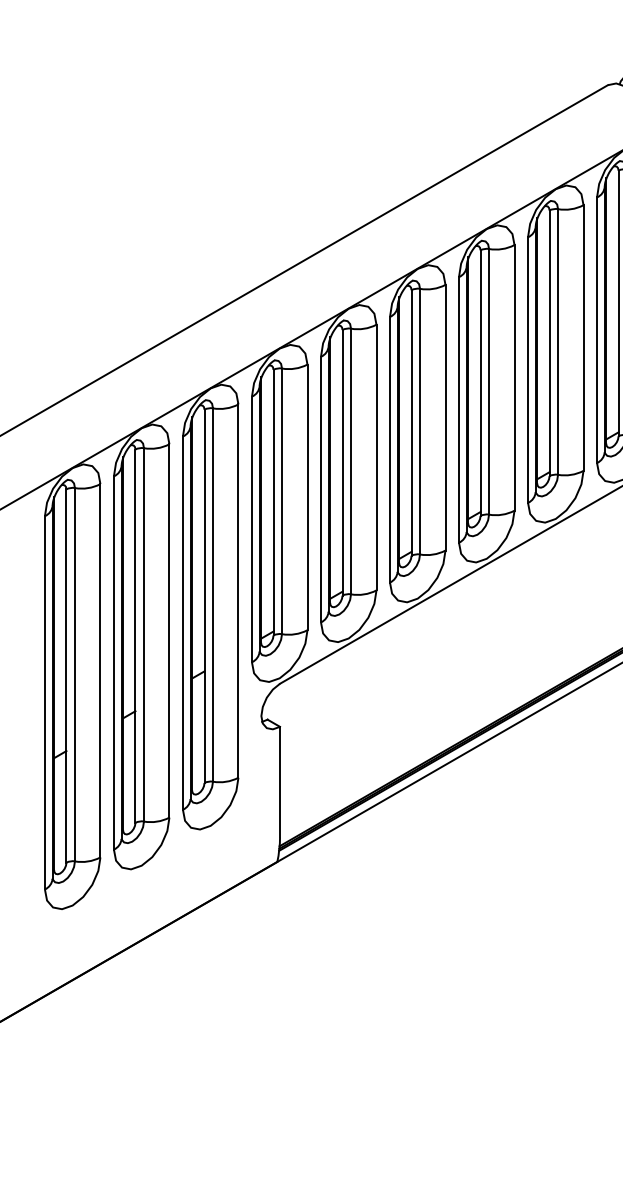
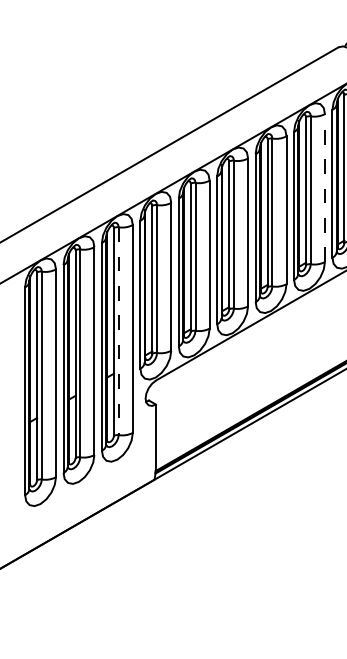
line: (582, 338) -> (324, 188), solid -> dashed
line: (212, 595) -> (118, 331), solid -> dashed

